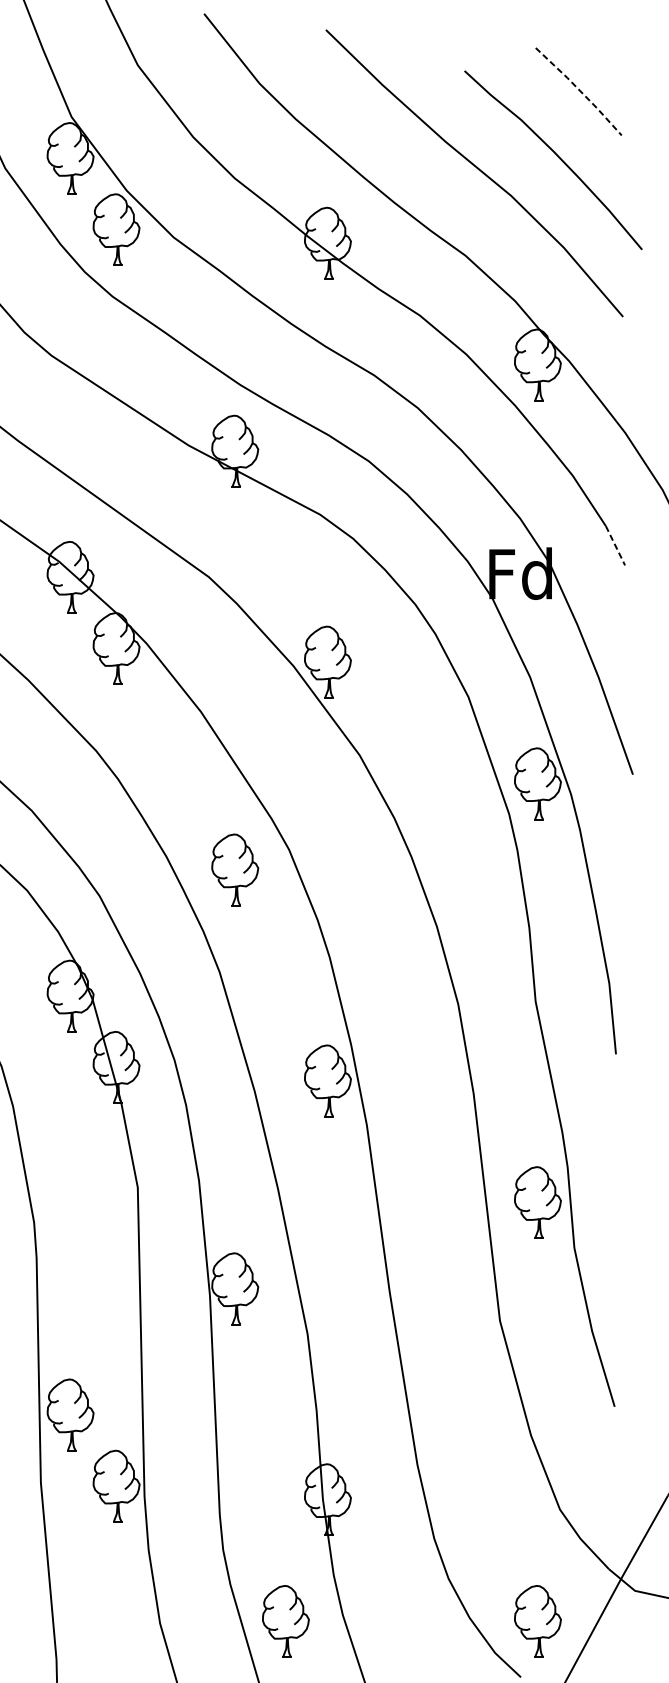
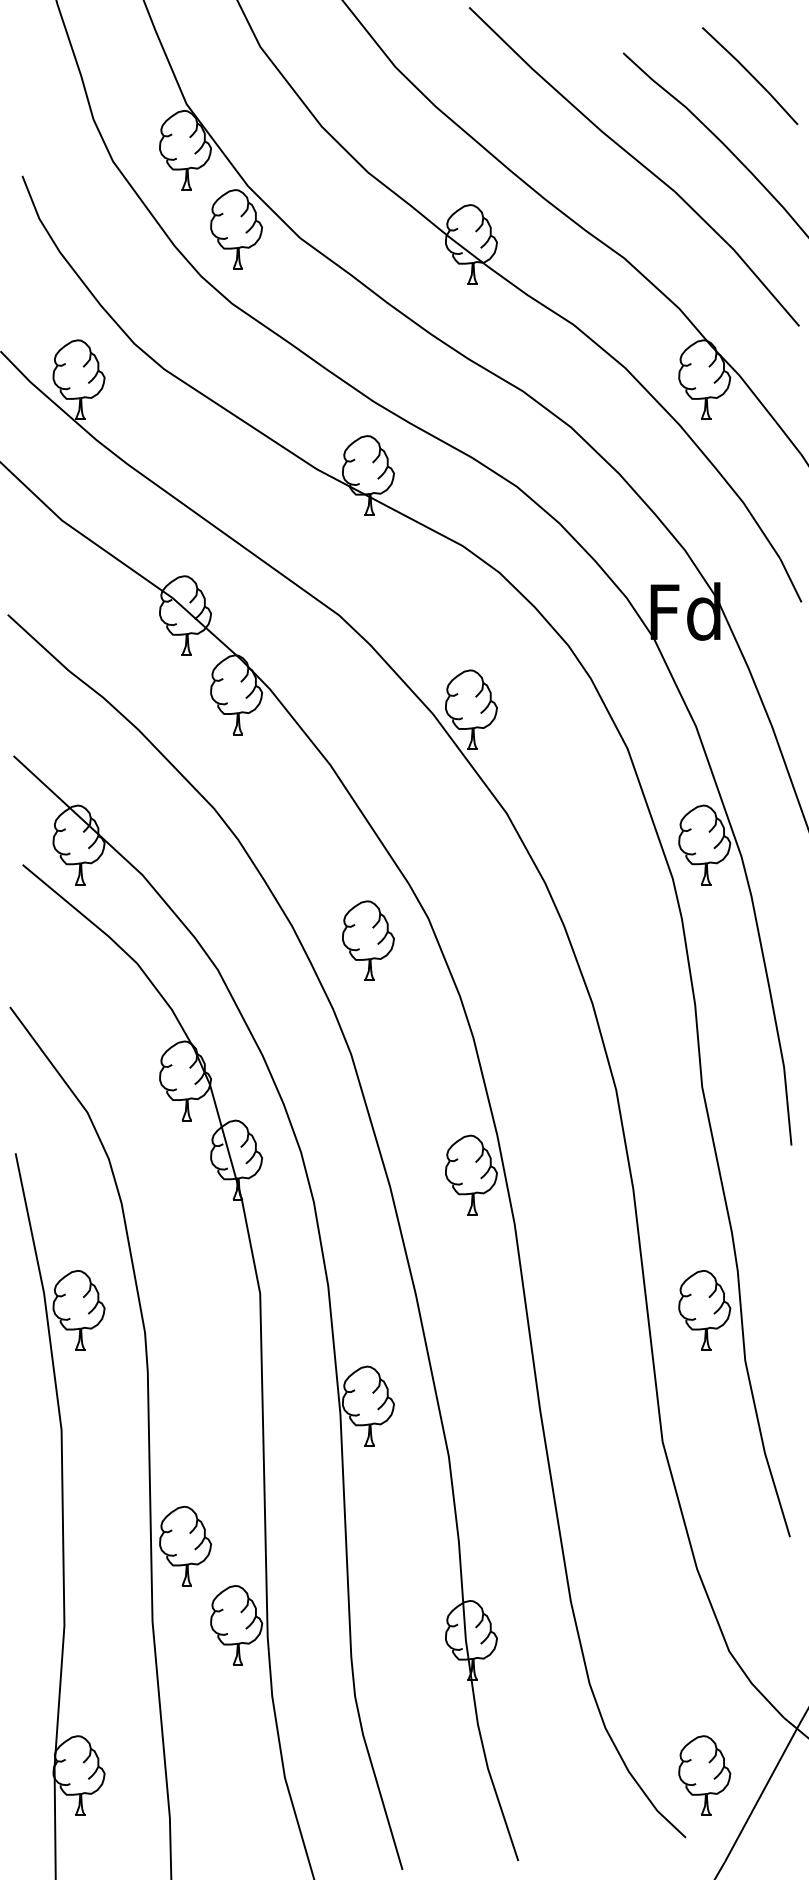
line: (580, 90) -> (751, 74), dashed -> solid
line: (616, 546) -> (791, 581), dashed -> solid
part: (285, 1621) -> (424, 1775), removed

